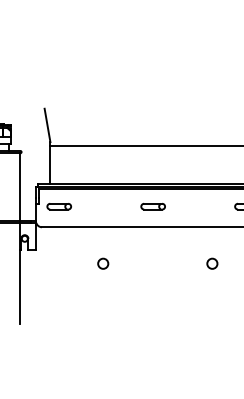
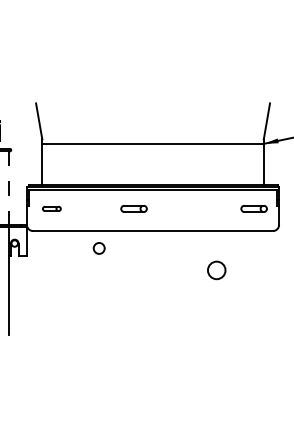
line: (19, 187) -> (9, 188), solid -> dashed
part: (58, 206) -> (51, 208), size x0.7
part: (152, 206) -> (133, 208), moved
circle: (102, 263) -> (98, 248), moved
circle: (212, 263) -> (216, 270), size x1.6

